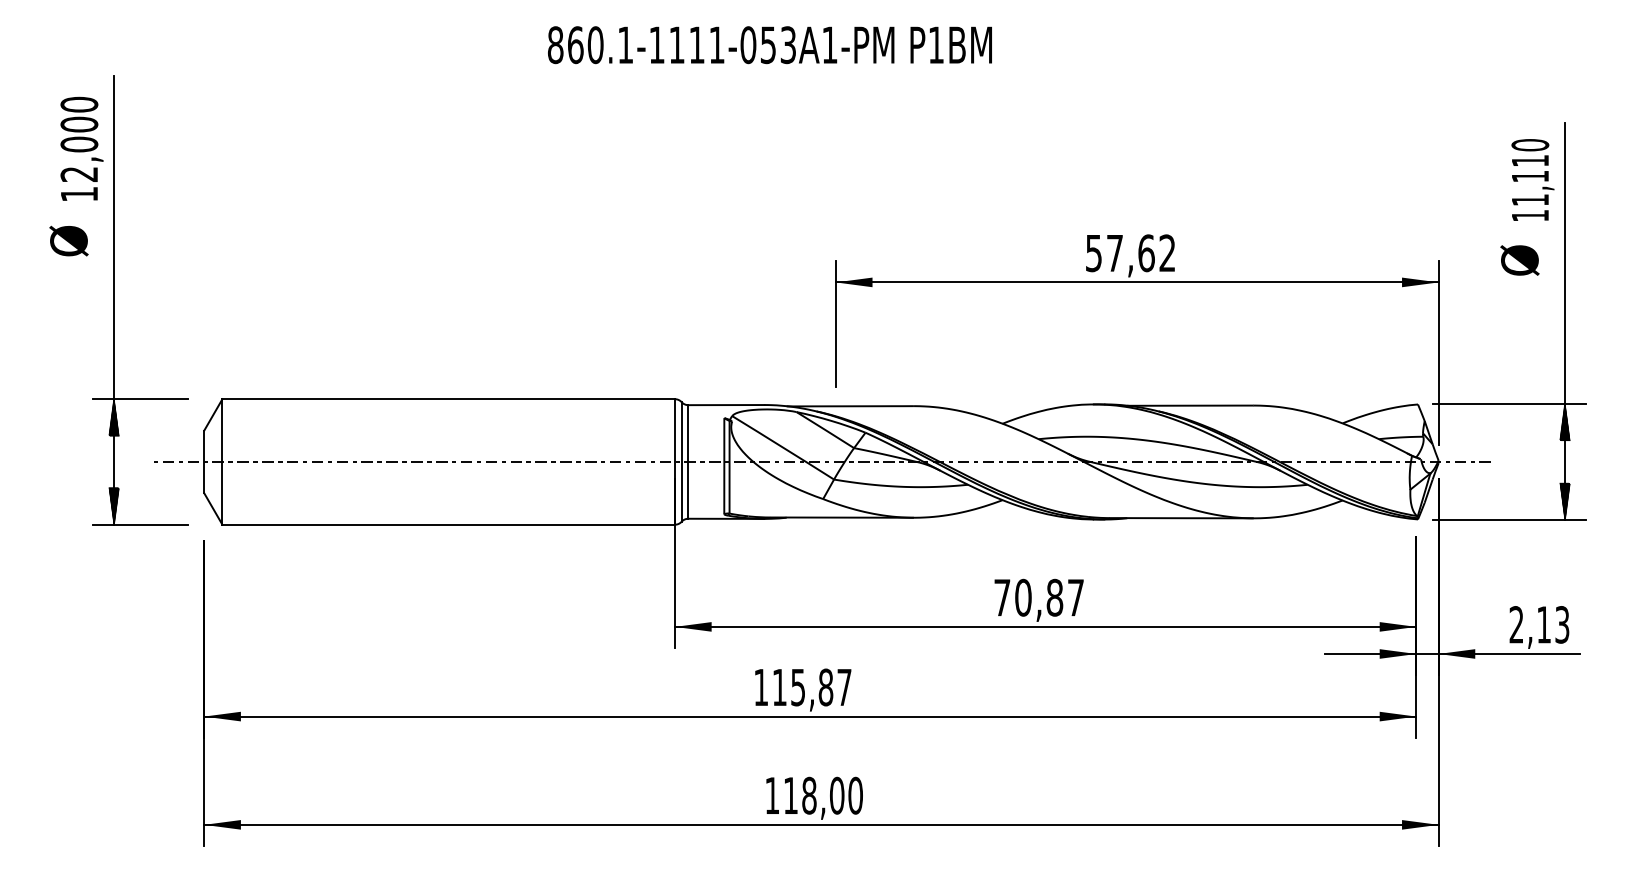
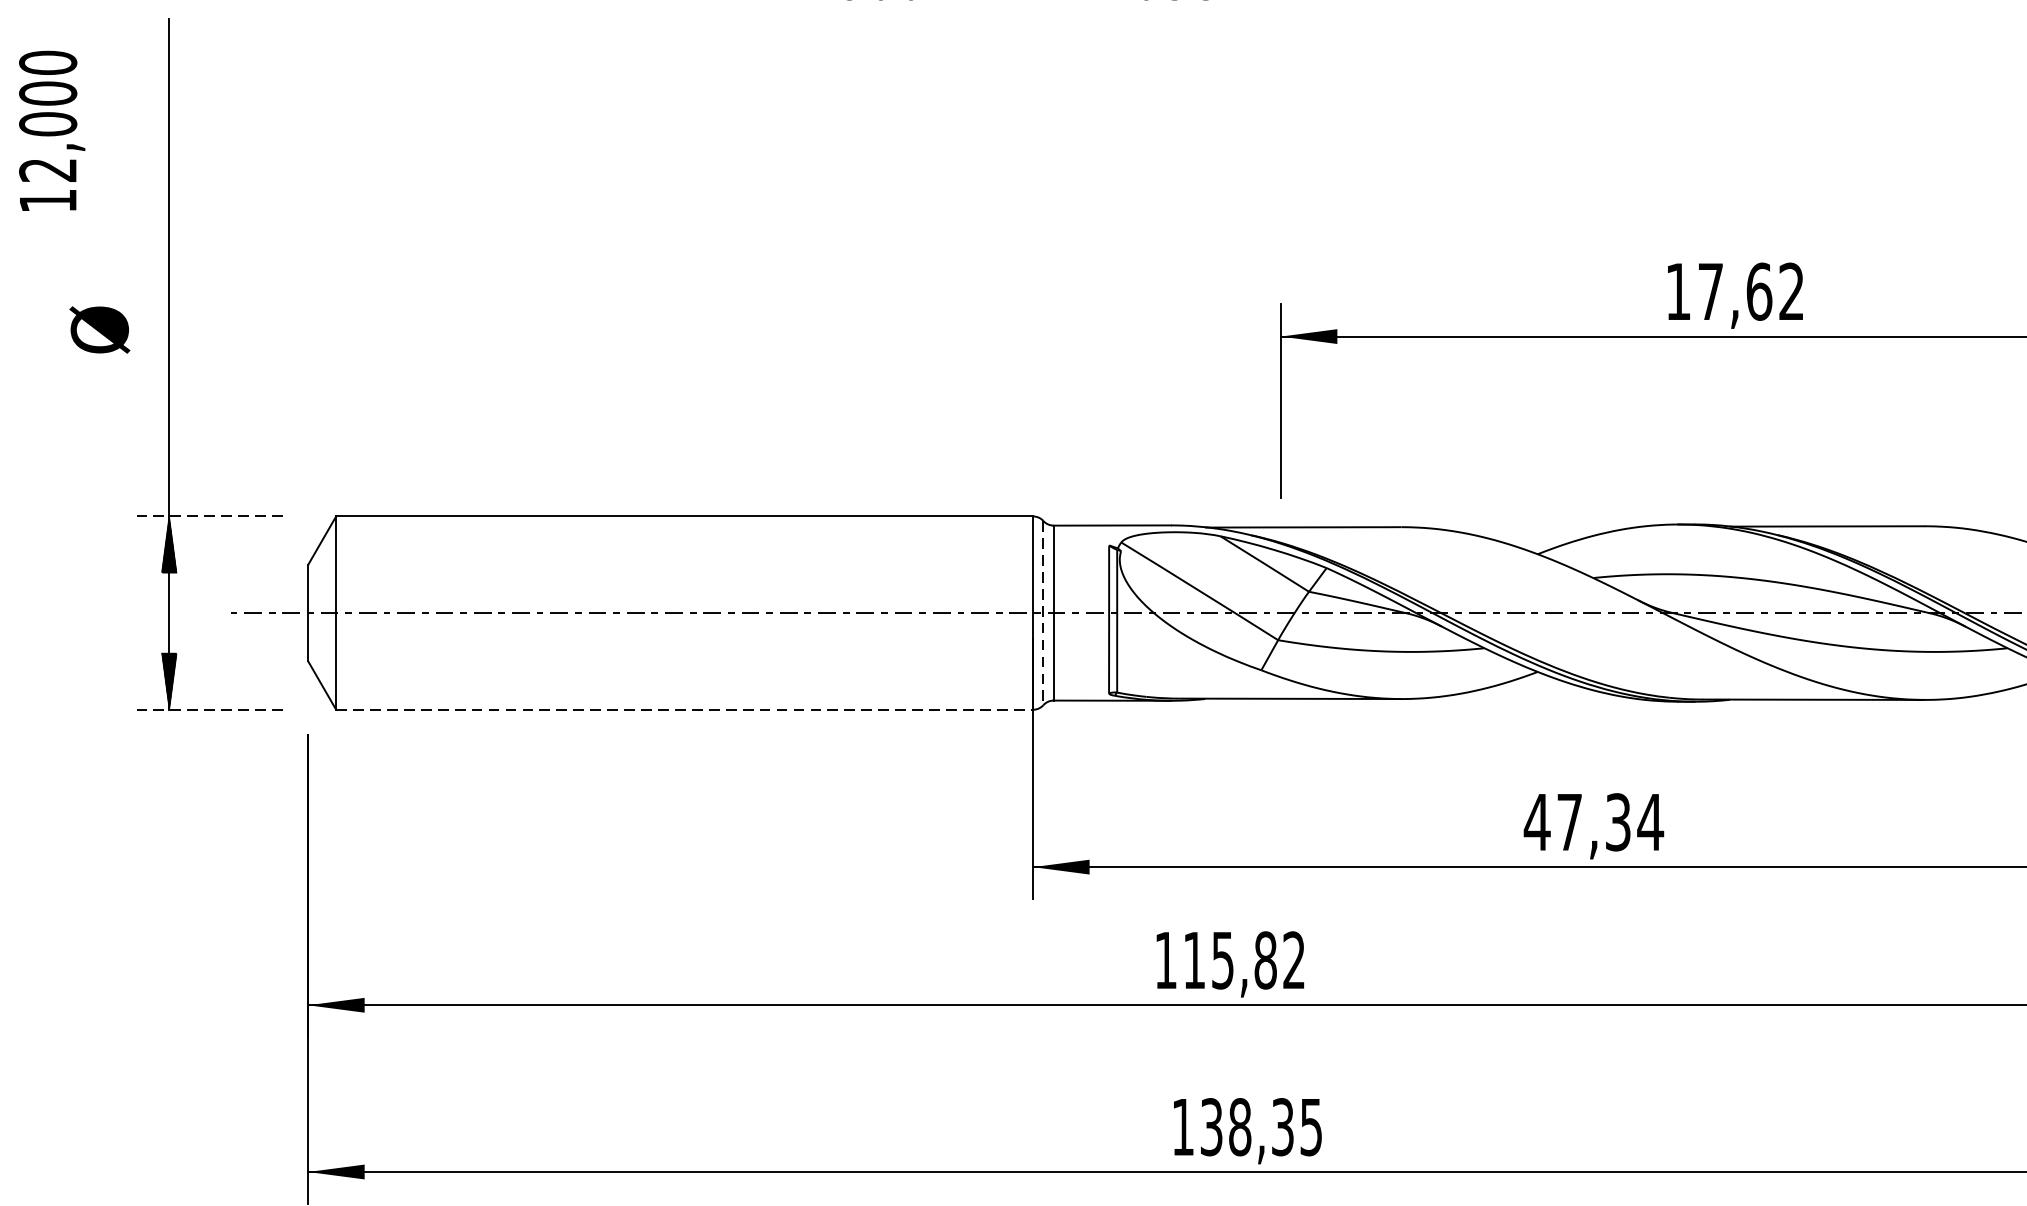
text: (81, 148) -> (51, 130), moved
text: (68, 240) -> (99, 329), moved
text: (1093, 253) -> (1677, 292), 57,62 -> 17,62
line: (139, 399) -> (208, 516), solid -> dashed
line: (681, 461) -> (1043, 612), solid -> dashed
line: (139, 524) -> (208, 709), solid -> dashed
line: (449, 524) -> (685, 709), solid -> dashed
text: (1038, 597) -> (1592, 821), 70,87 -> 47,34
text: (844, 686) -> (1294, 958), 115,87 -> 115,82
text: (823, 795) -> (1261, 1126), 118,00 -> 138,35

